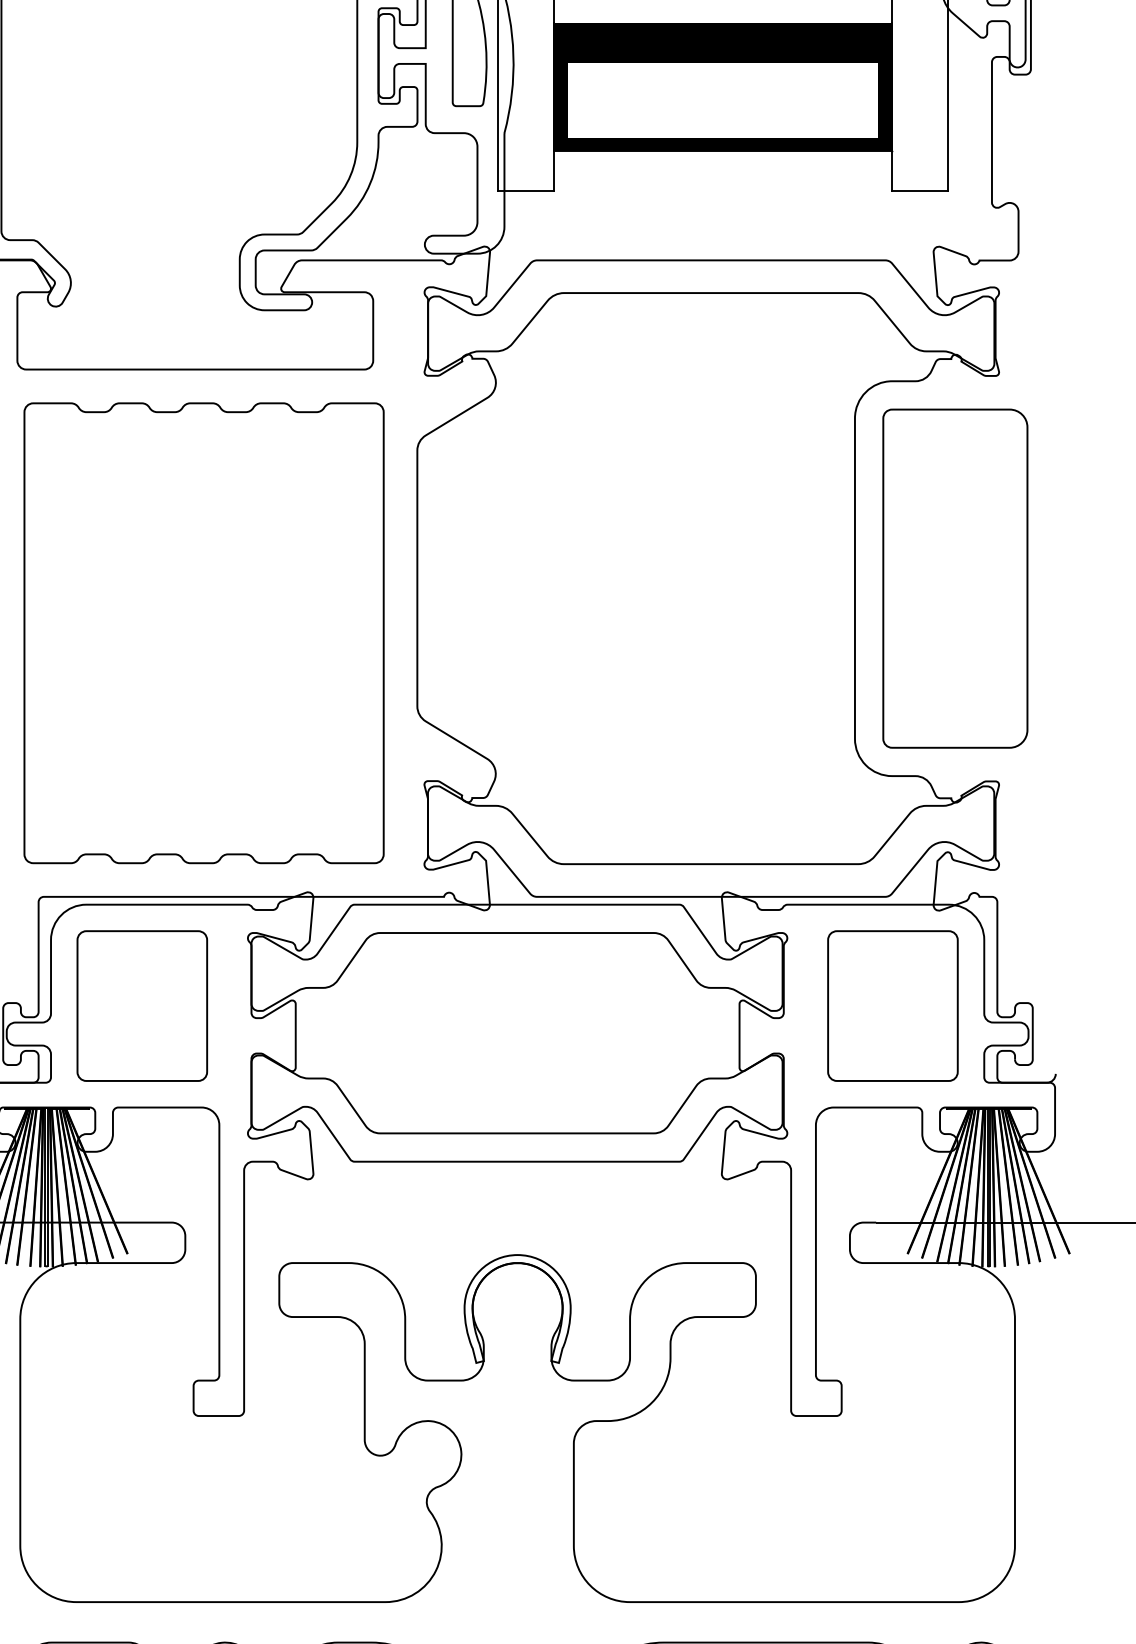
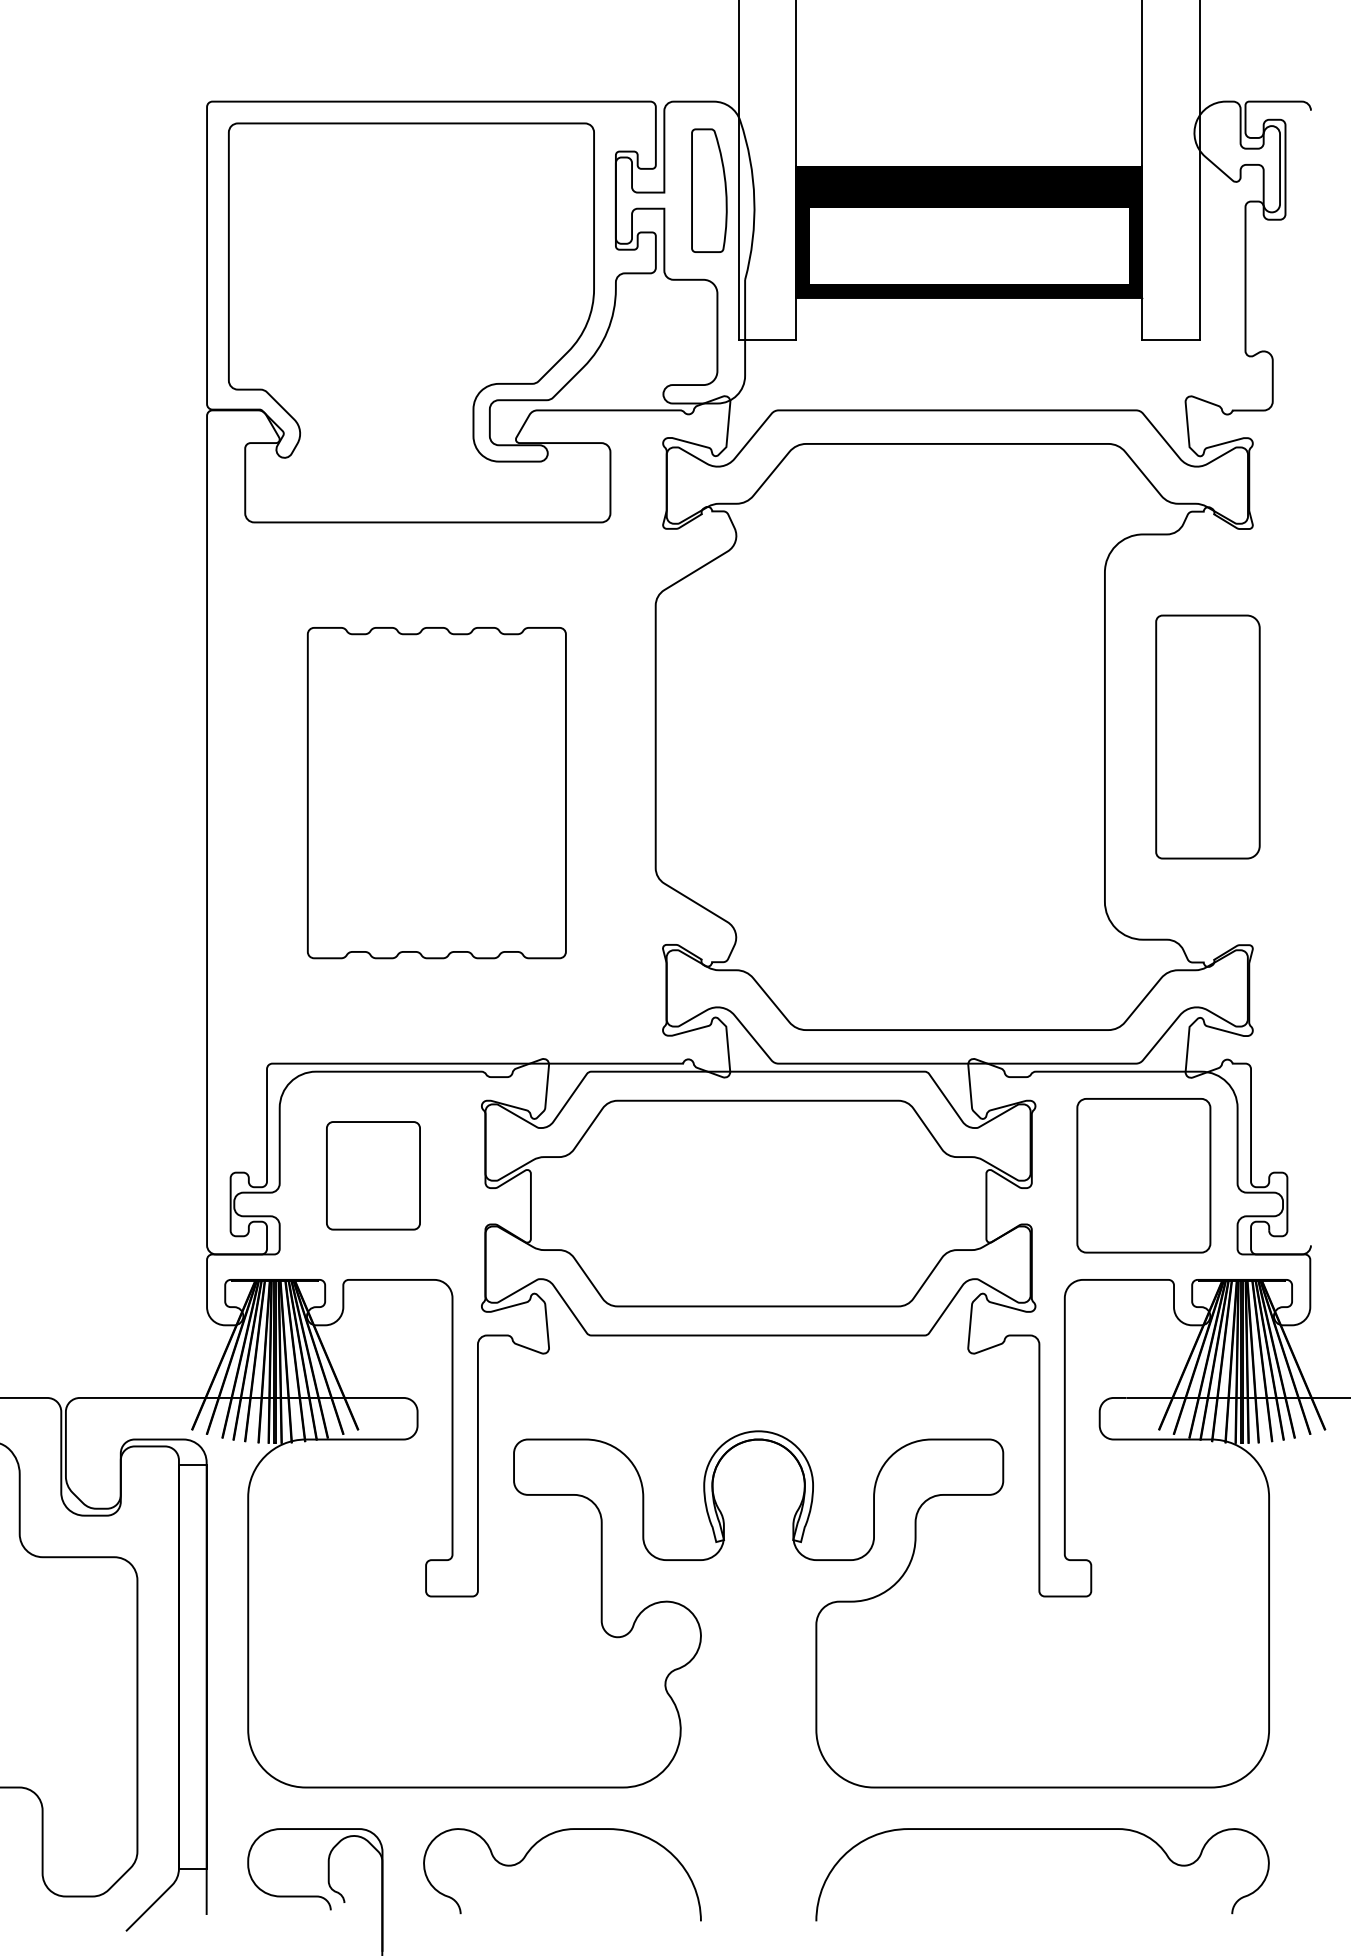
part: (954, 578) -> (1207, 736), size x0.7
part: (203, 632) -> (436, 792), size x0.7
part: (142, 1005) -> (373, 1175), size x0.7

